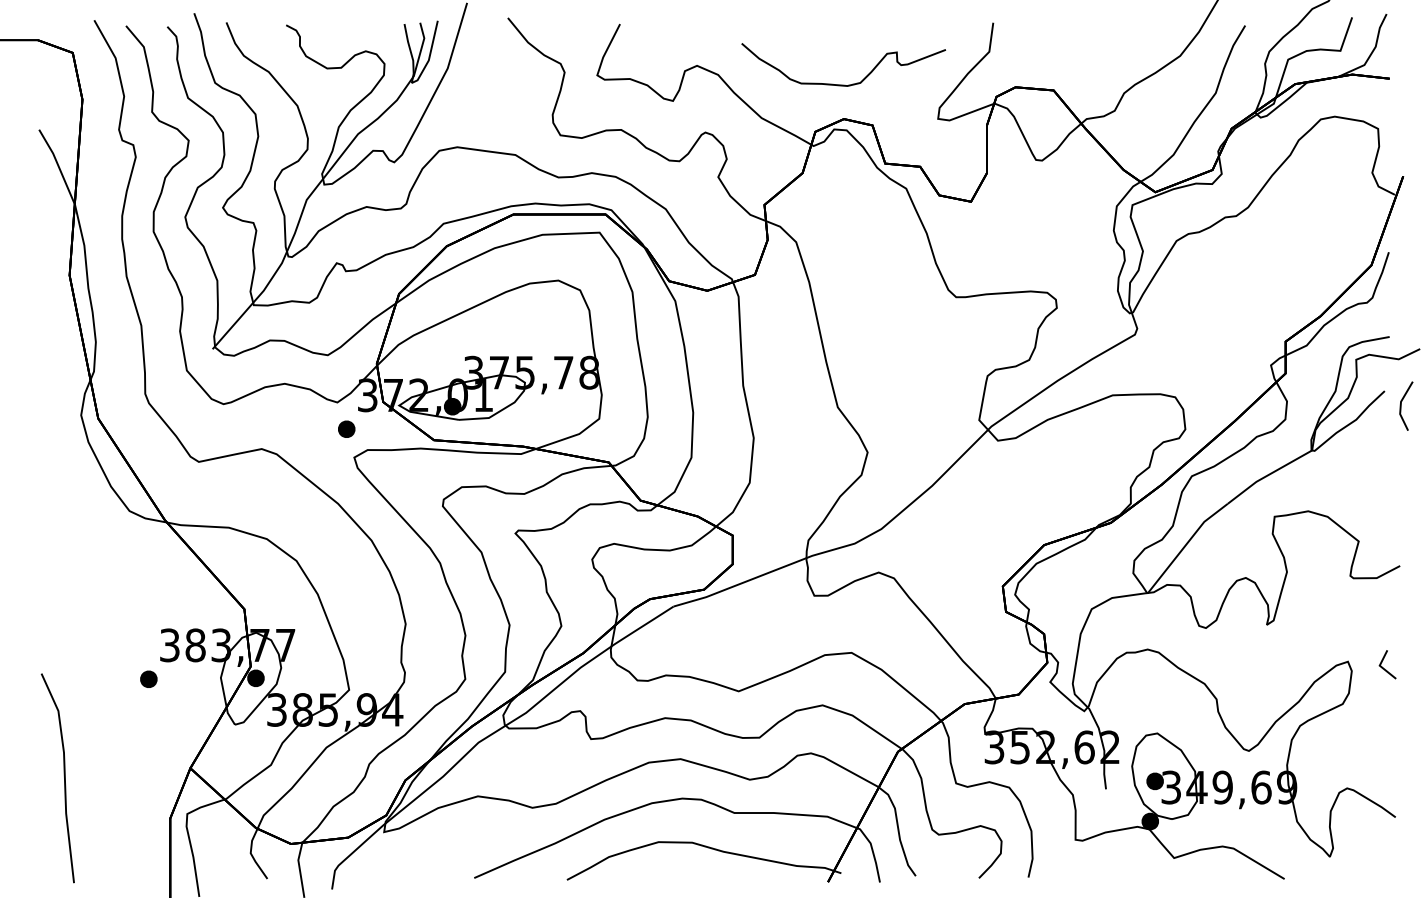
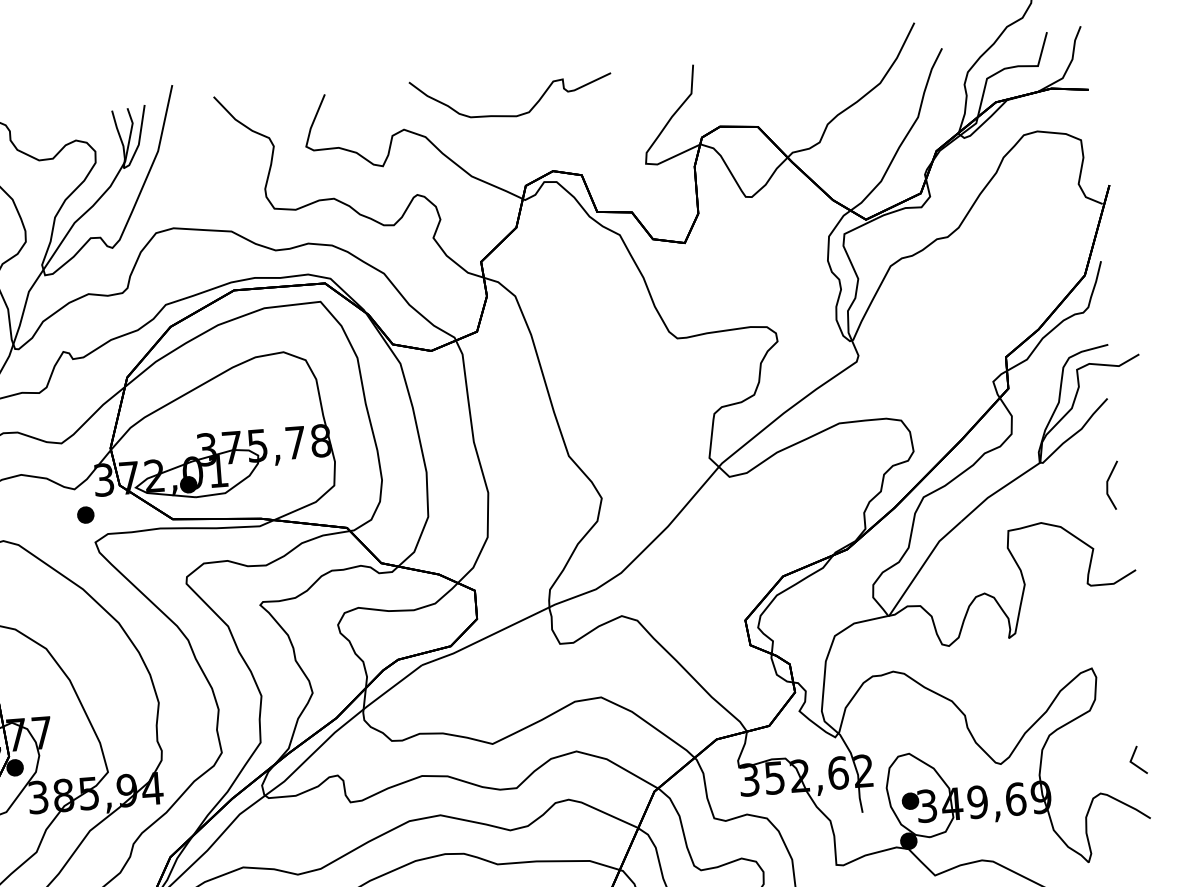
curve: (843, 84) -> (512, 115), moved
line: (1401, 405) -> (1108, 485), moved
line: (1383, 667) -> (1134, 763), moved

